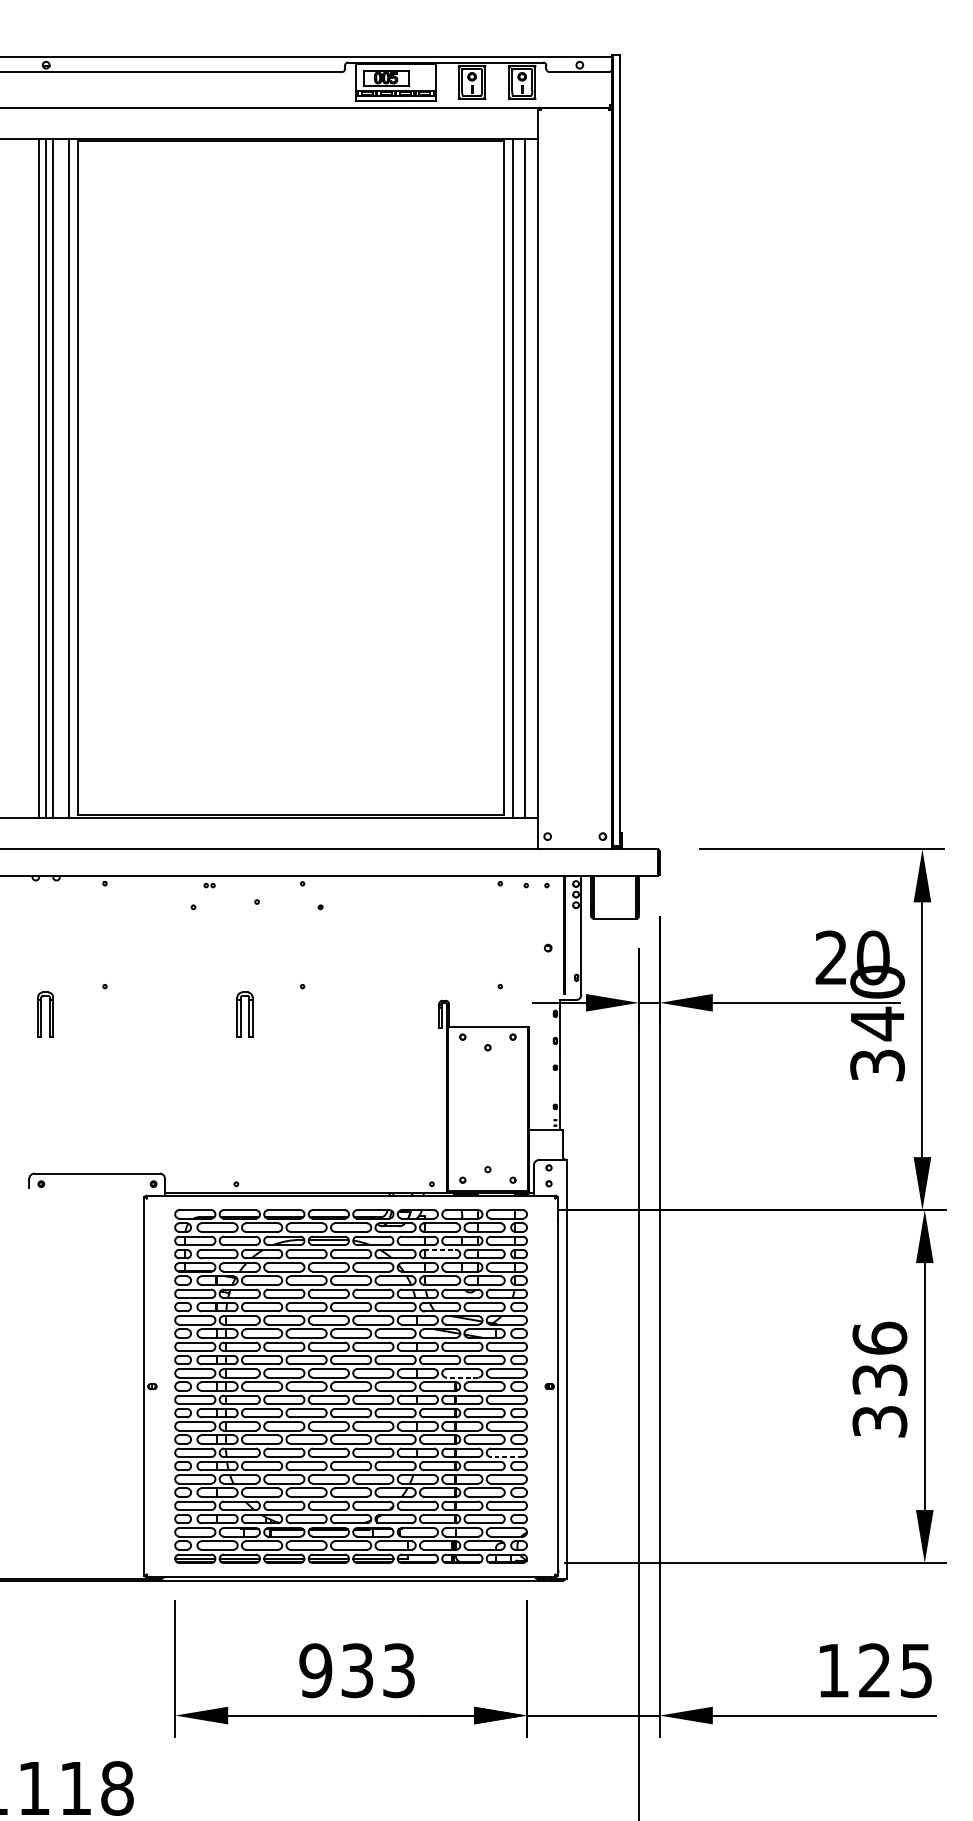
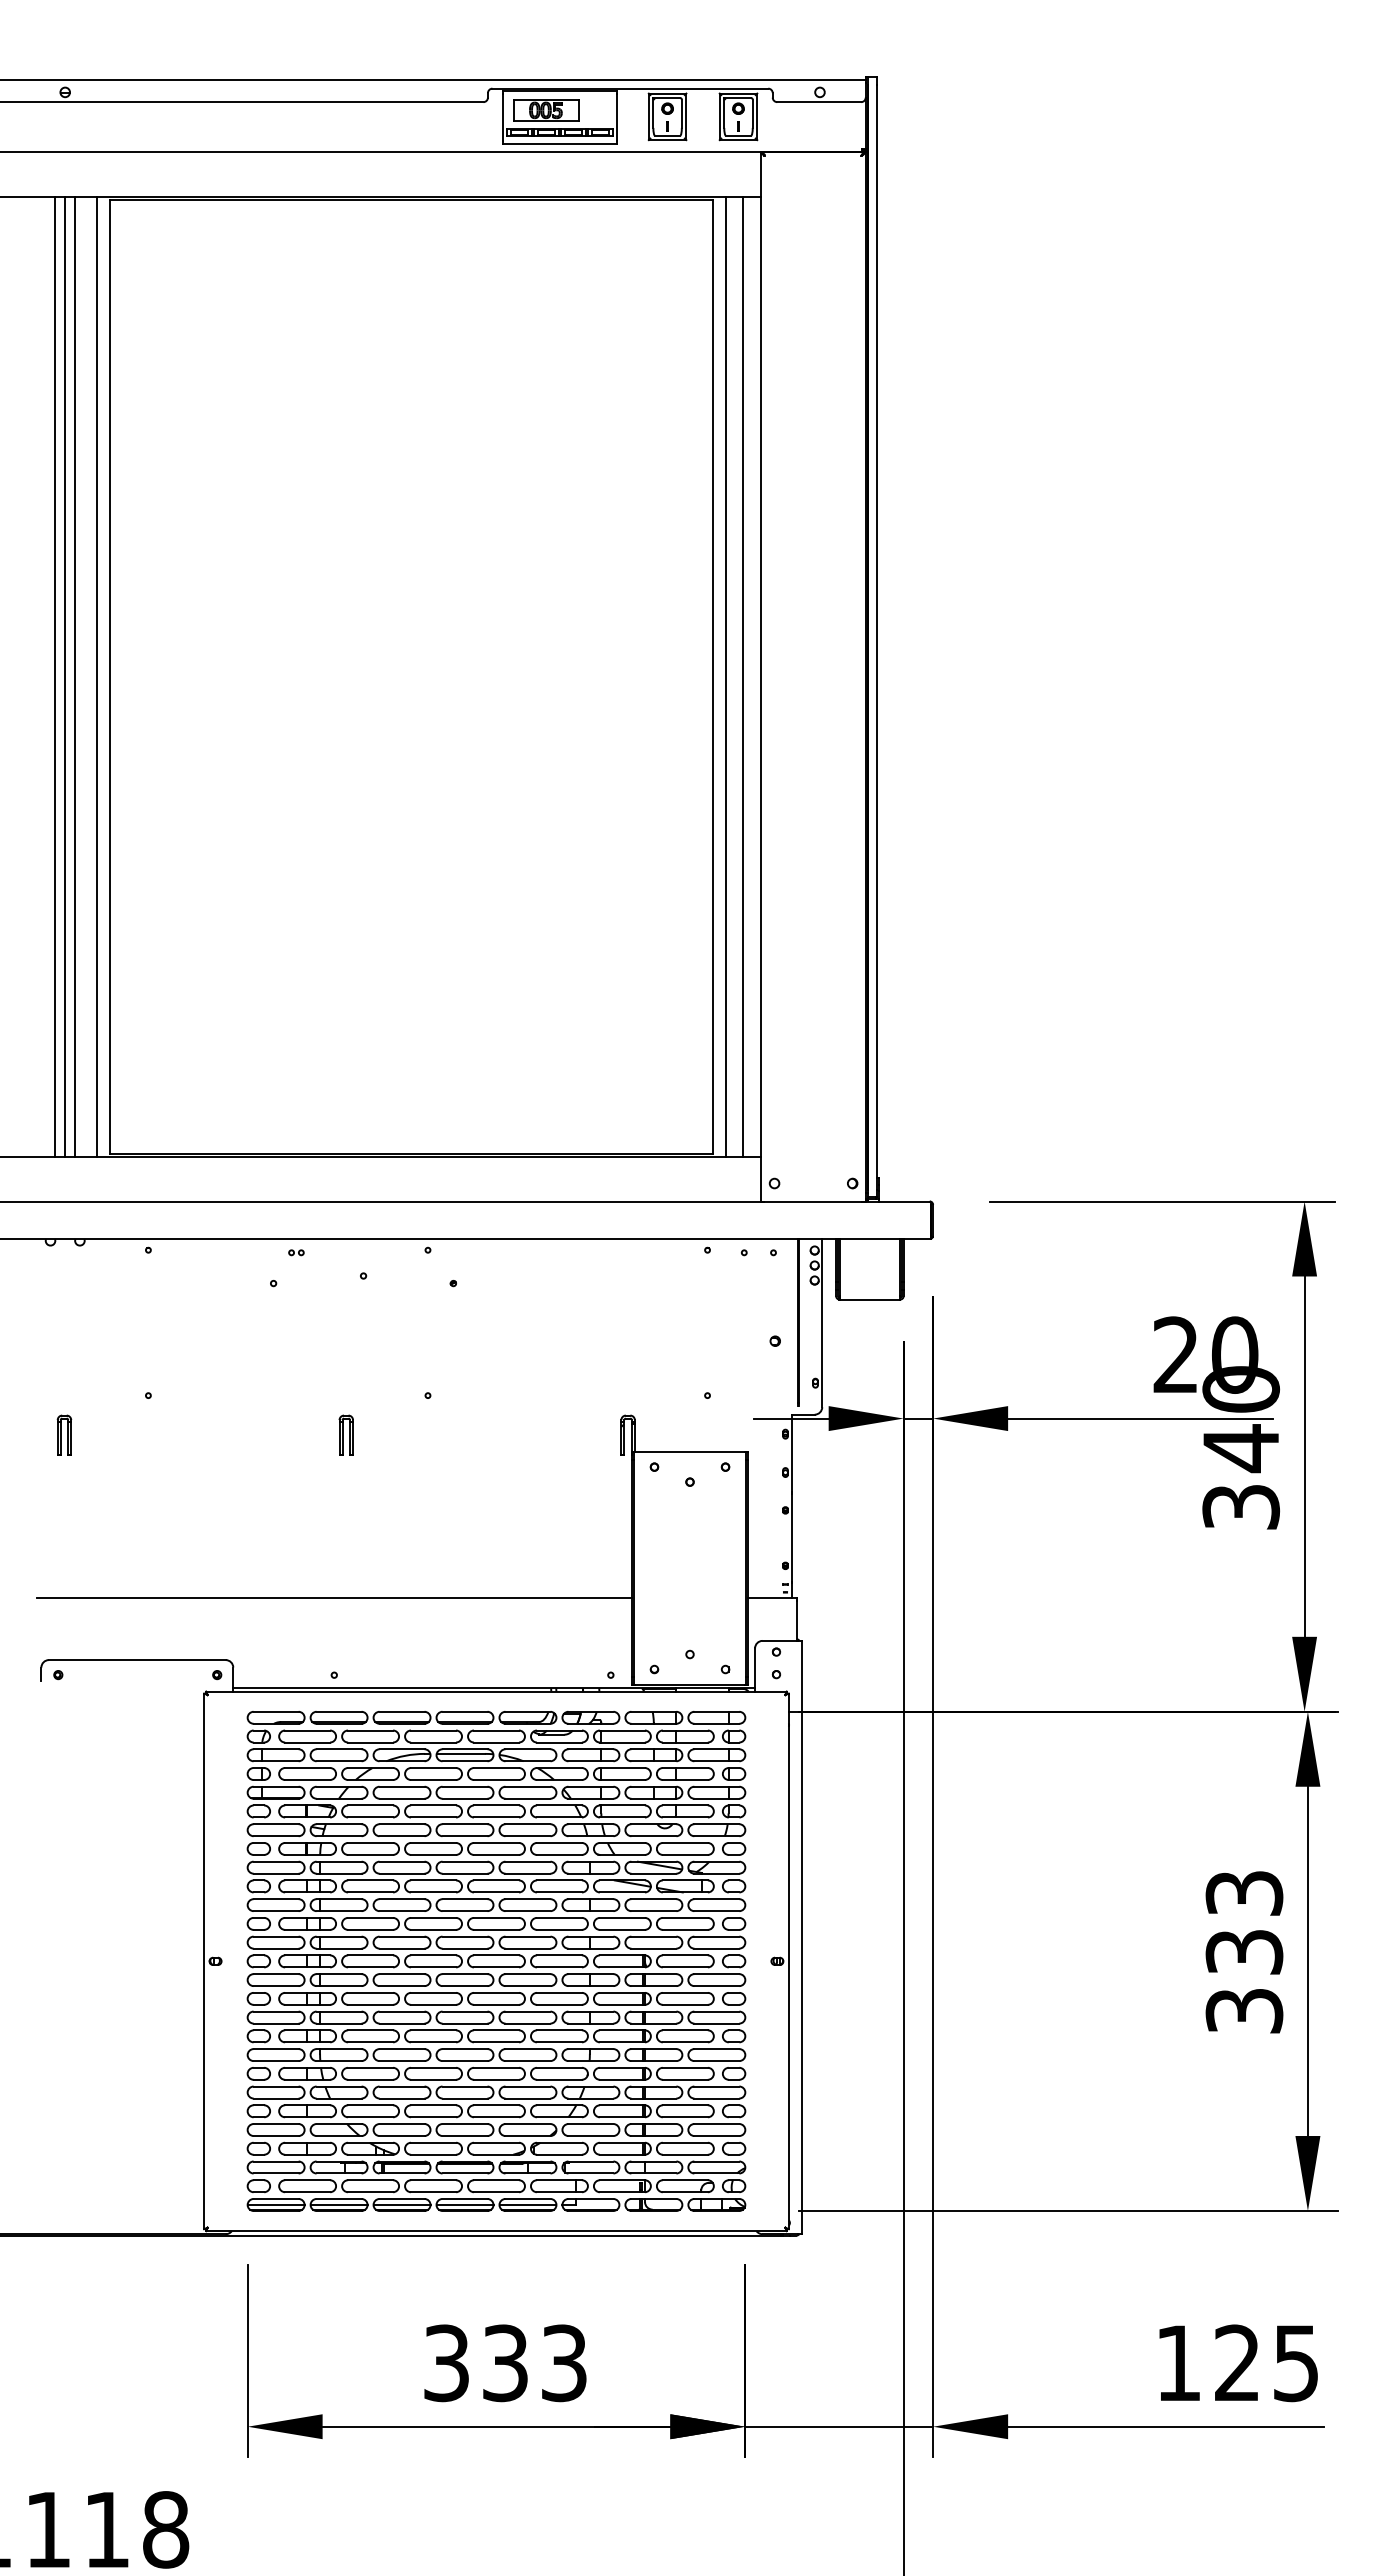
part: (45, 1014) -> (64, 1434), size x0.62
part: (244, 1014) -> (345, 1434), size x0.62
line: (236, 1130) -> (334, 1598), added
line: (440, 1250) -> (622, 1768), dashed -> solid
text: (879, 1337) -> (1244, 1892), 336 -> 333
line: (462, 1377) -> (653, 1948), dashed -> solid
line: (506, 1457) -> (716, 2061), dashed -> solid
text: (315, 1670) -> (446, 2363), 933 -> 333

